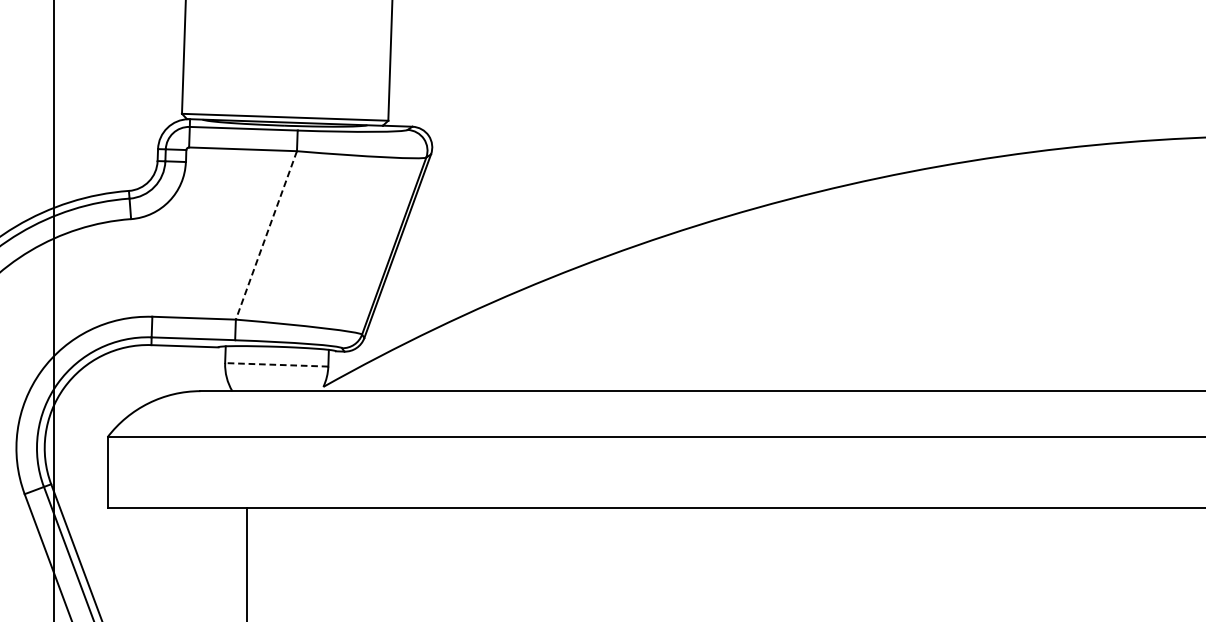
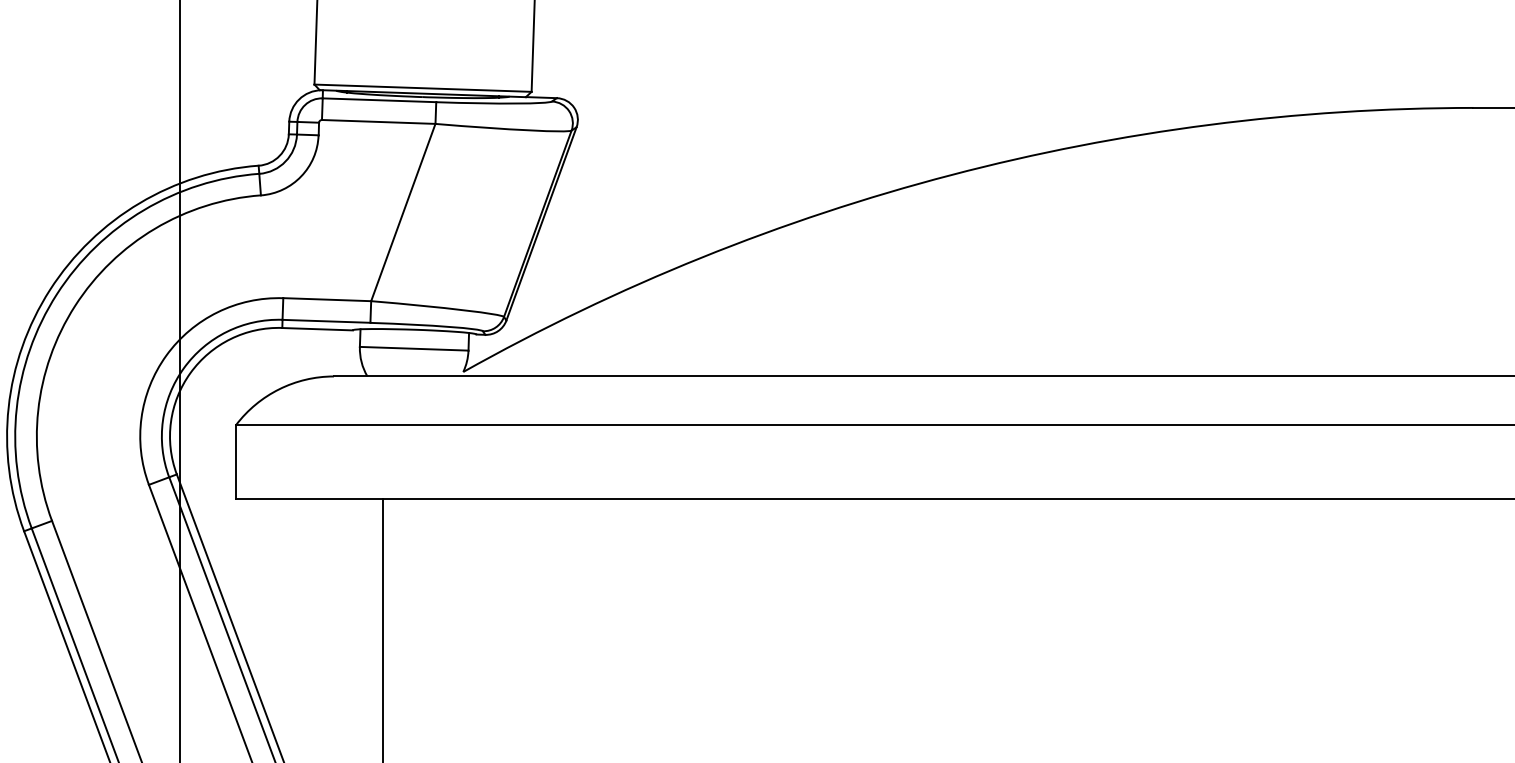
line: (266, 236) -> (403, 213), dashed -> solid
line: (276, 364) -> (413, 348), dashed -> solid

